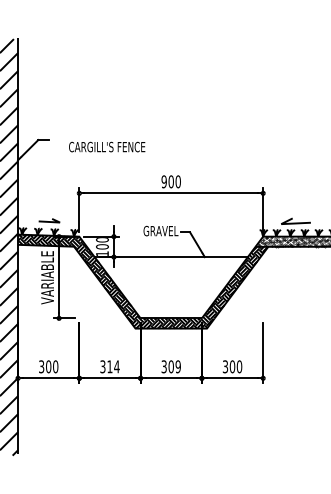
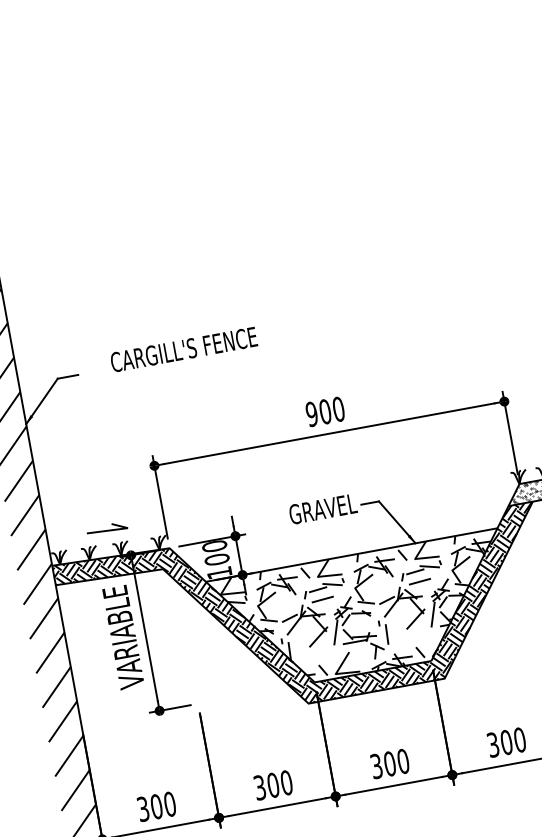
text: (107, 146) -> (184, 348), moved
hatch: (173, 287) -> (366, 612), added
text: (113, 366) -> (279, 783), 314 -> 300
text: (177, 366) -> (401, 761), 309 -> 300

